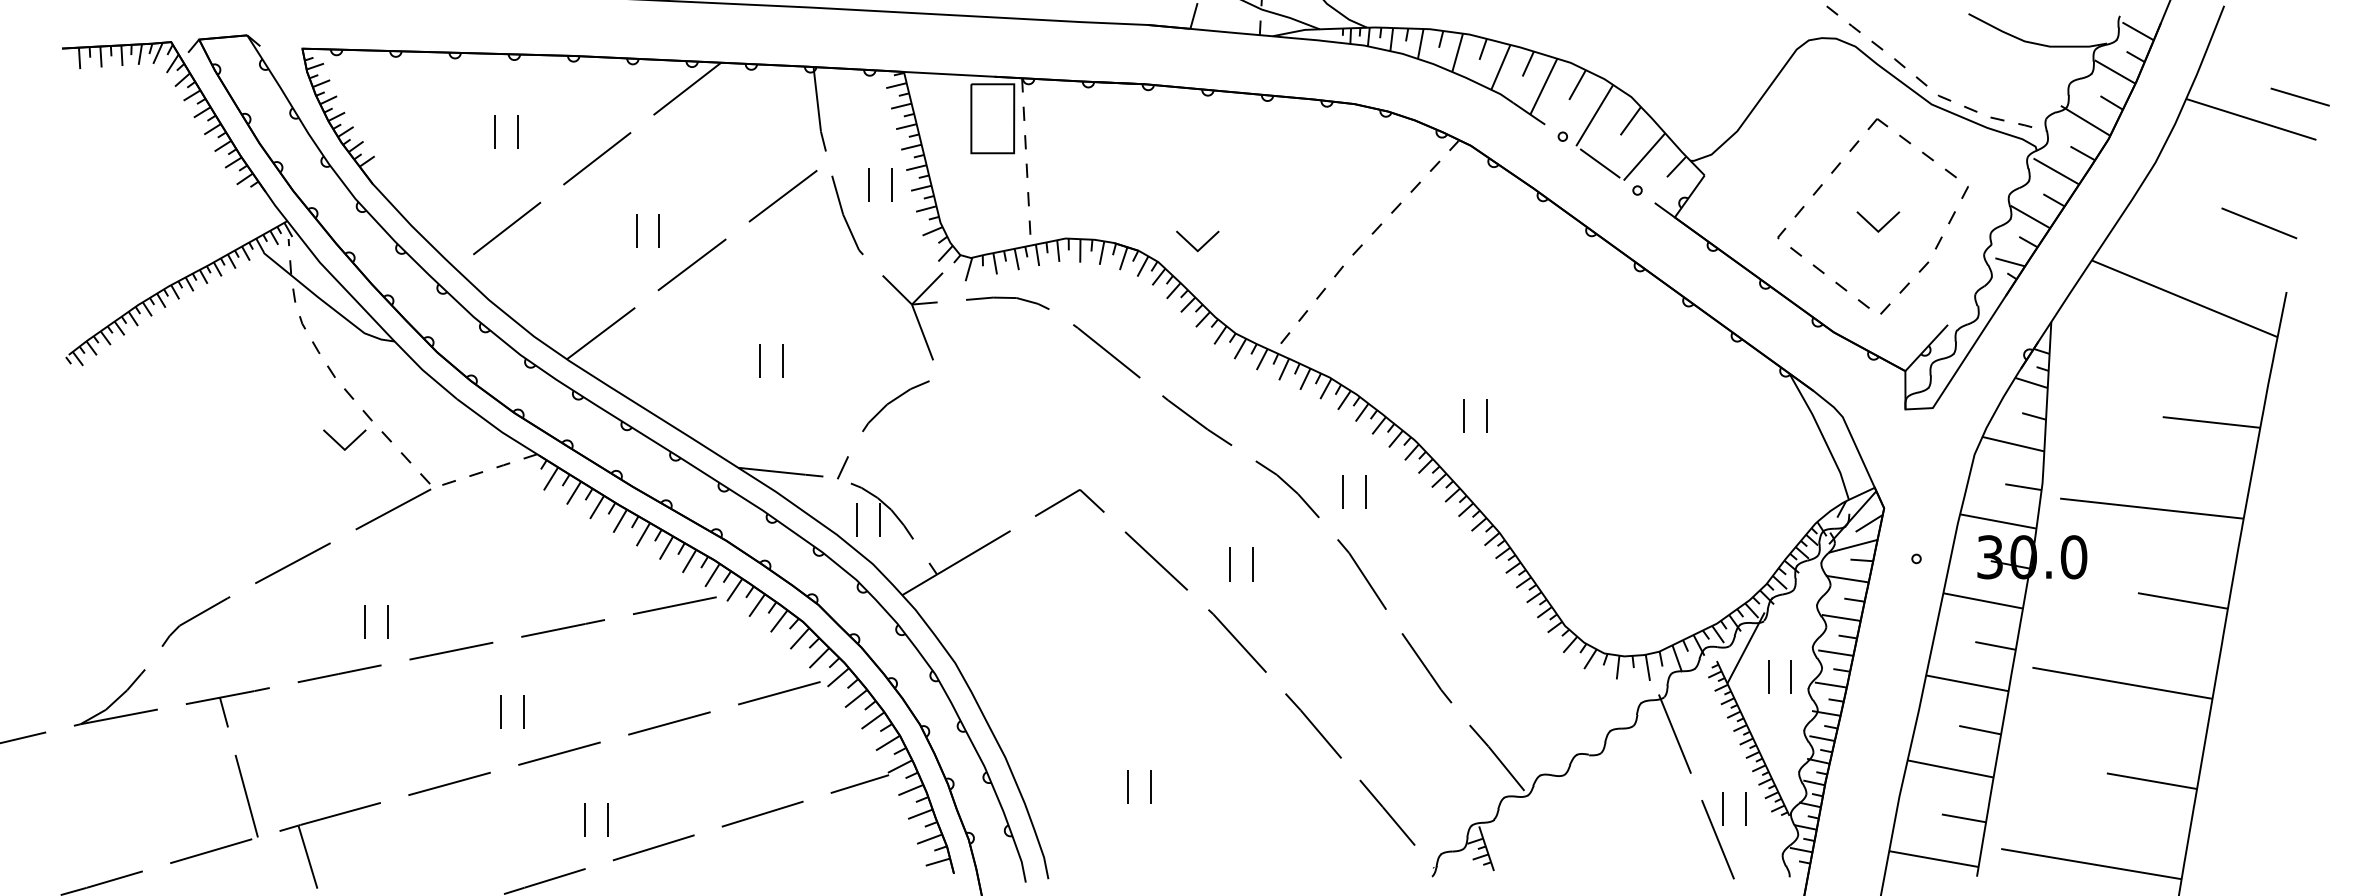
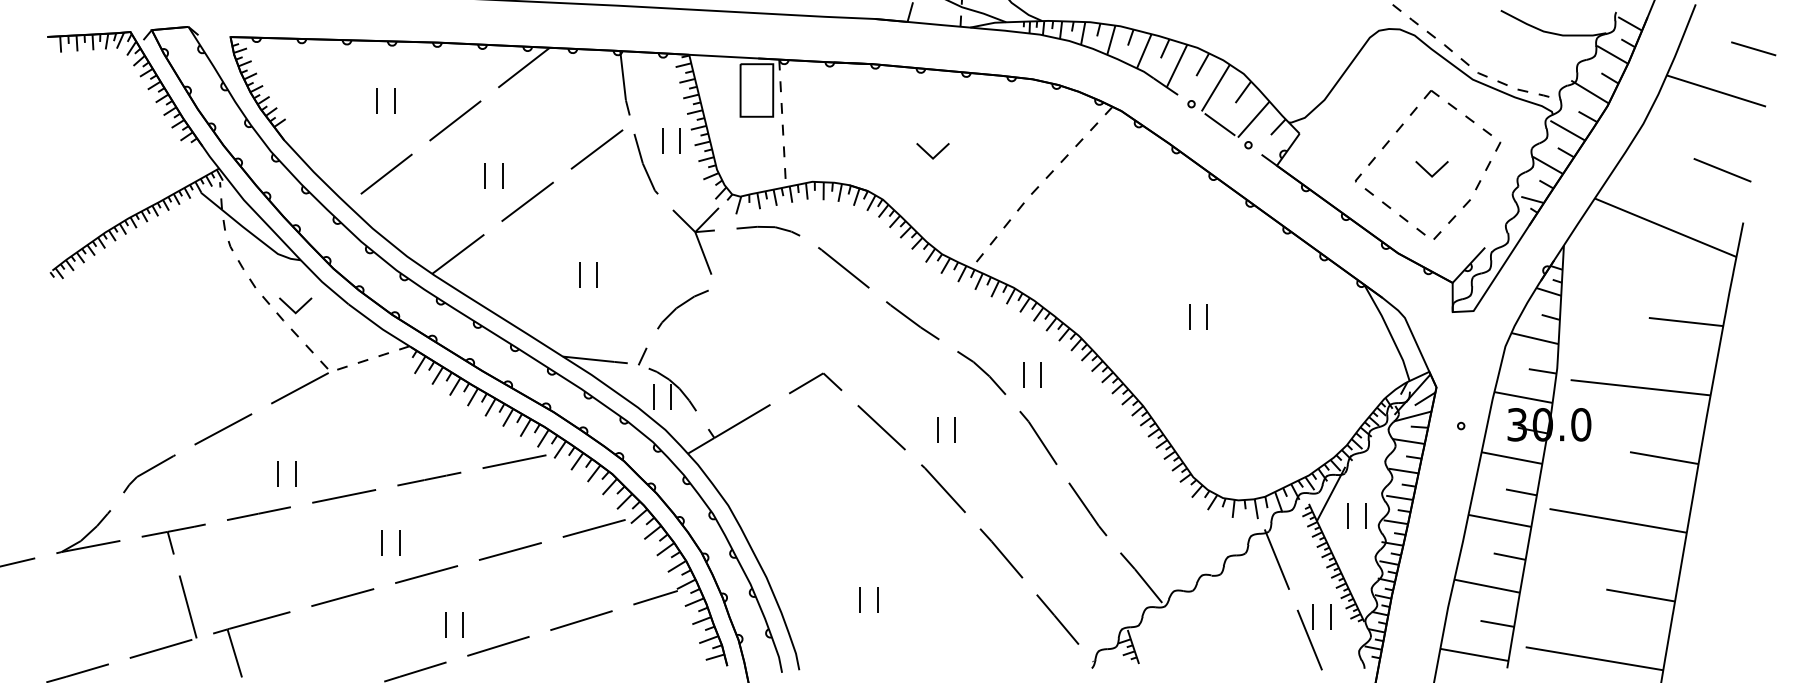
line: (2299, 96) -> (1753, 48), moved
part: (1197, 241) -> (932, 151), moved
part: (1464, 415) -> (1189, 316), moved
part: (339, 443) -> (291, 308), moved

